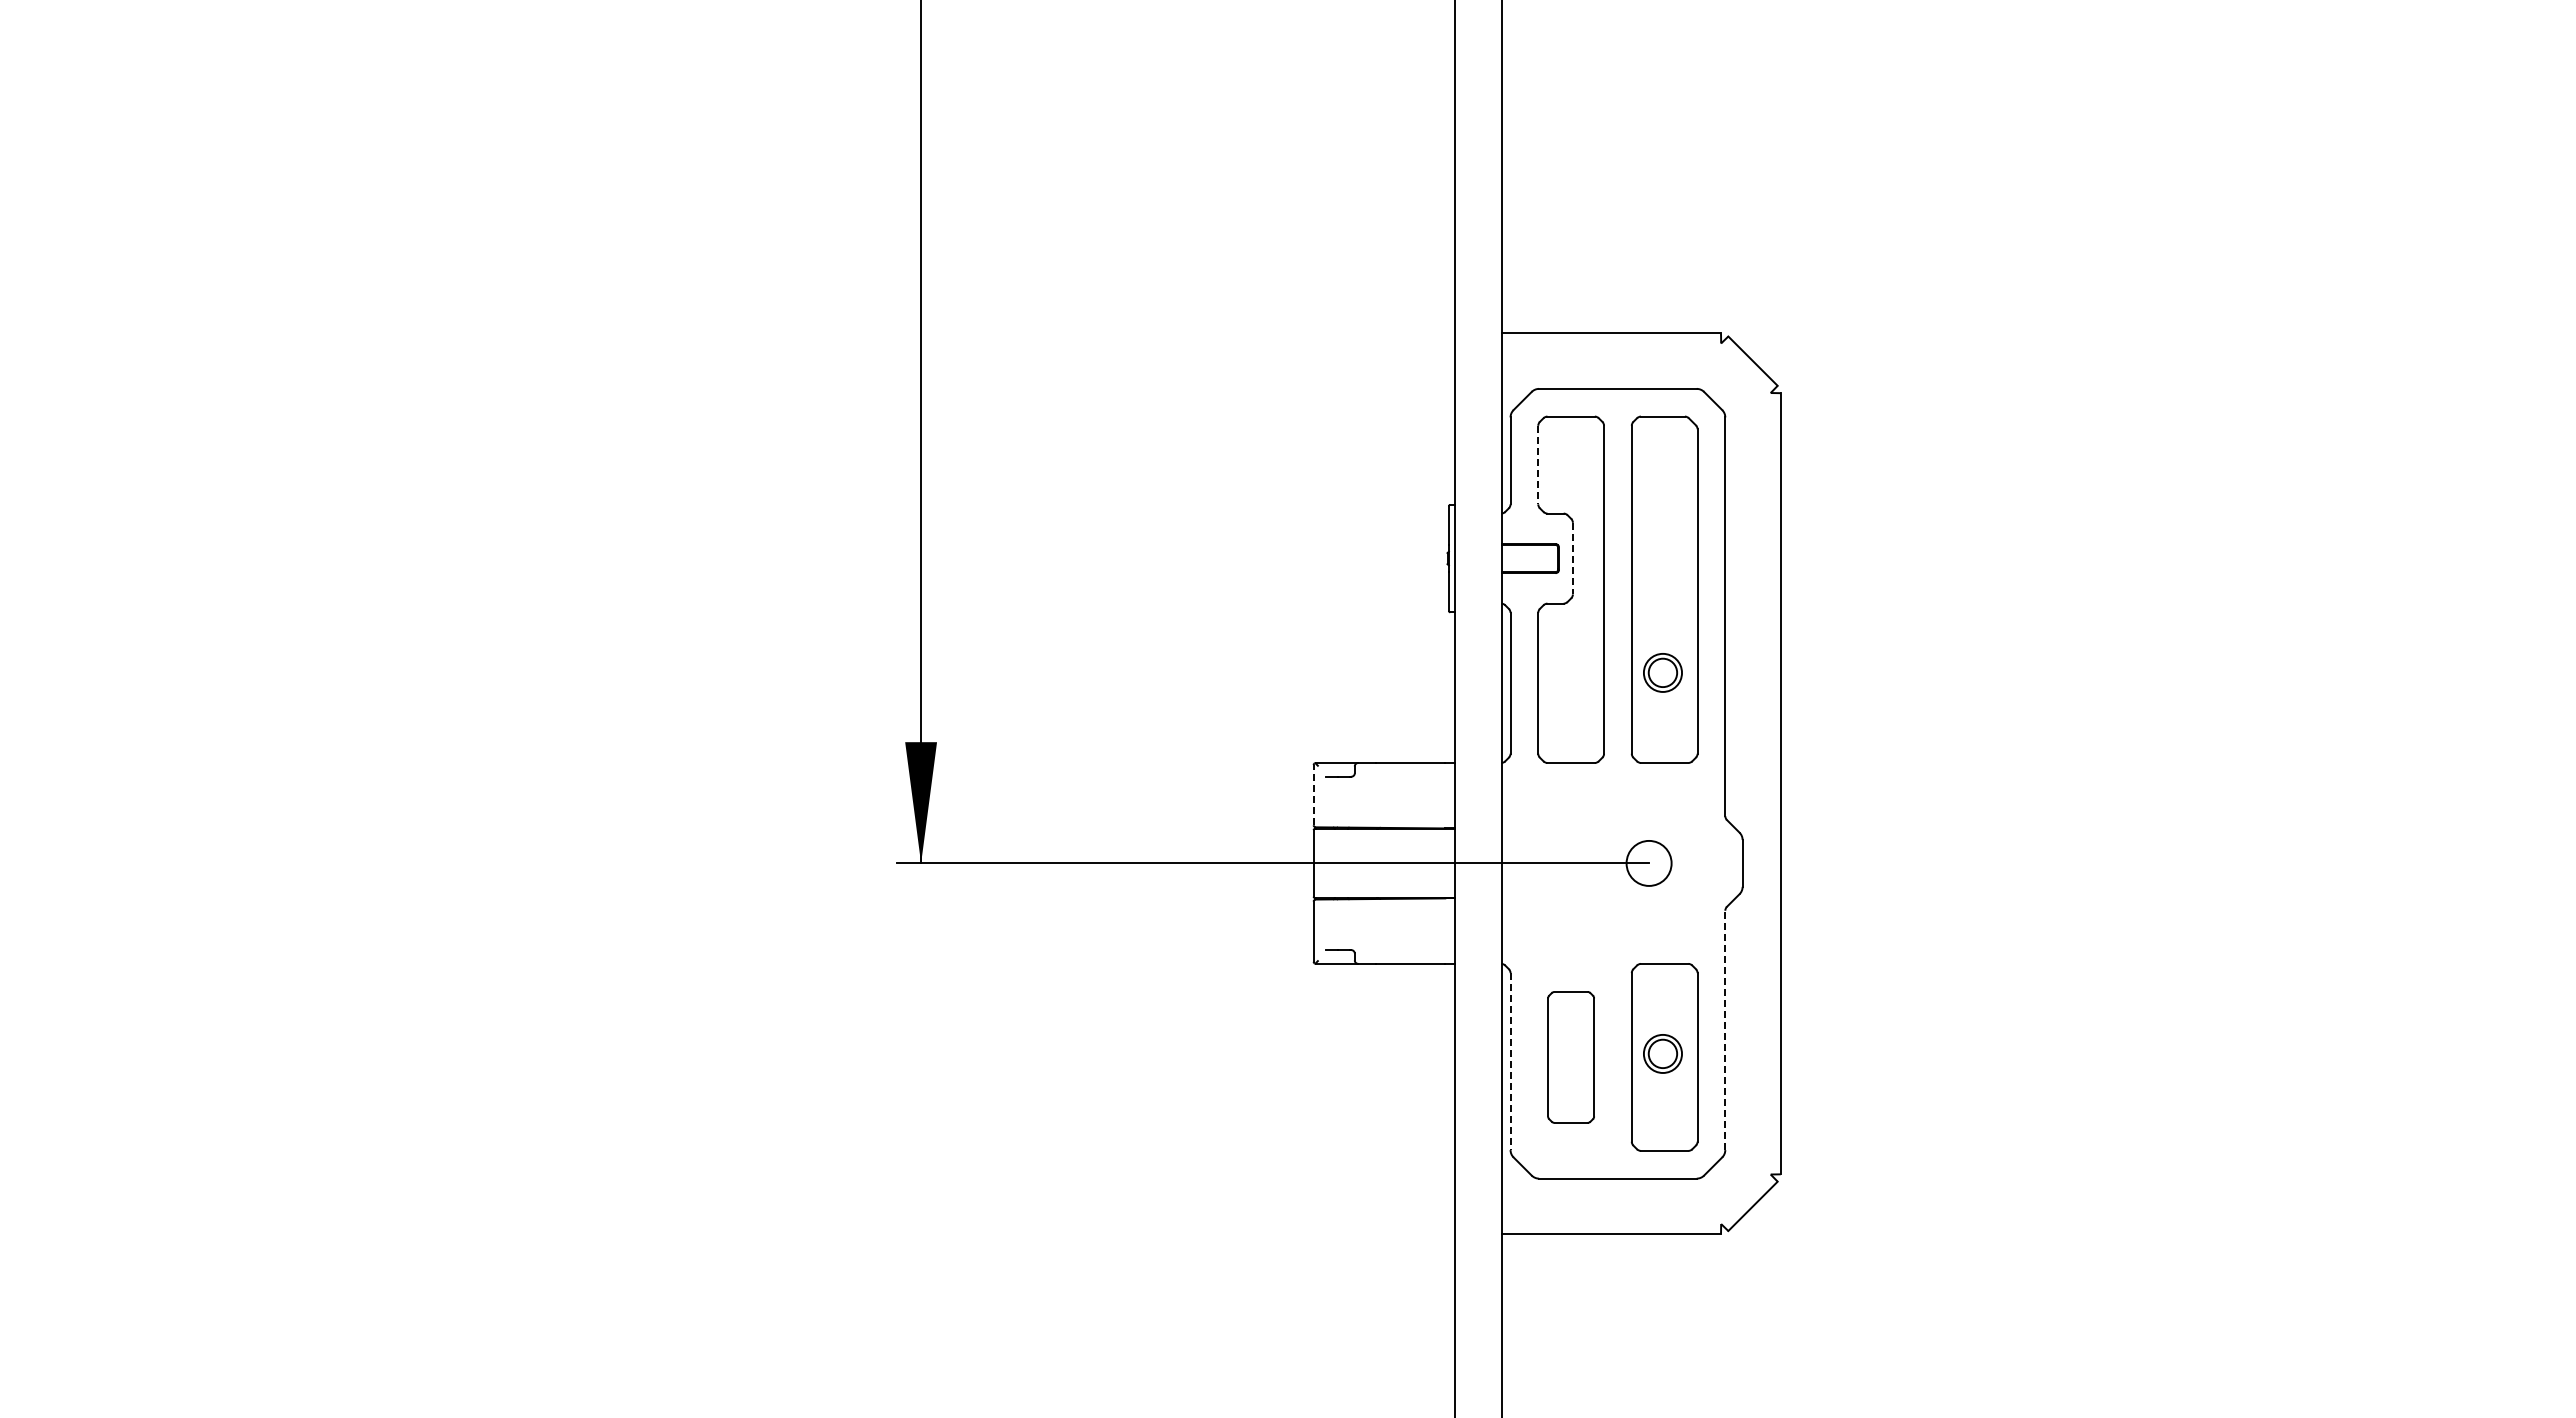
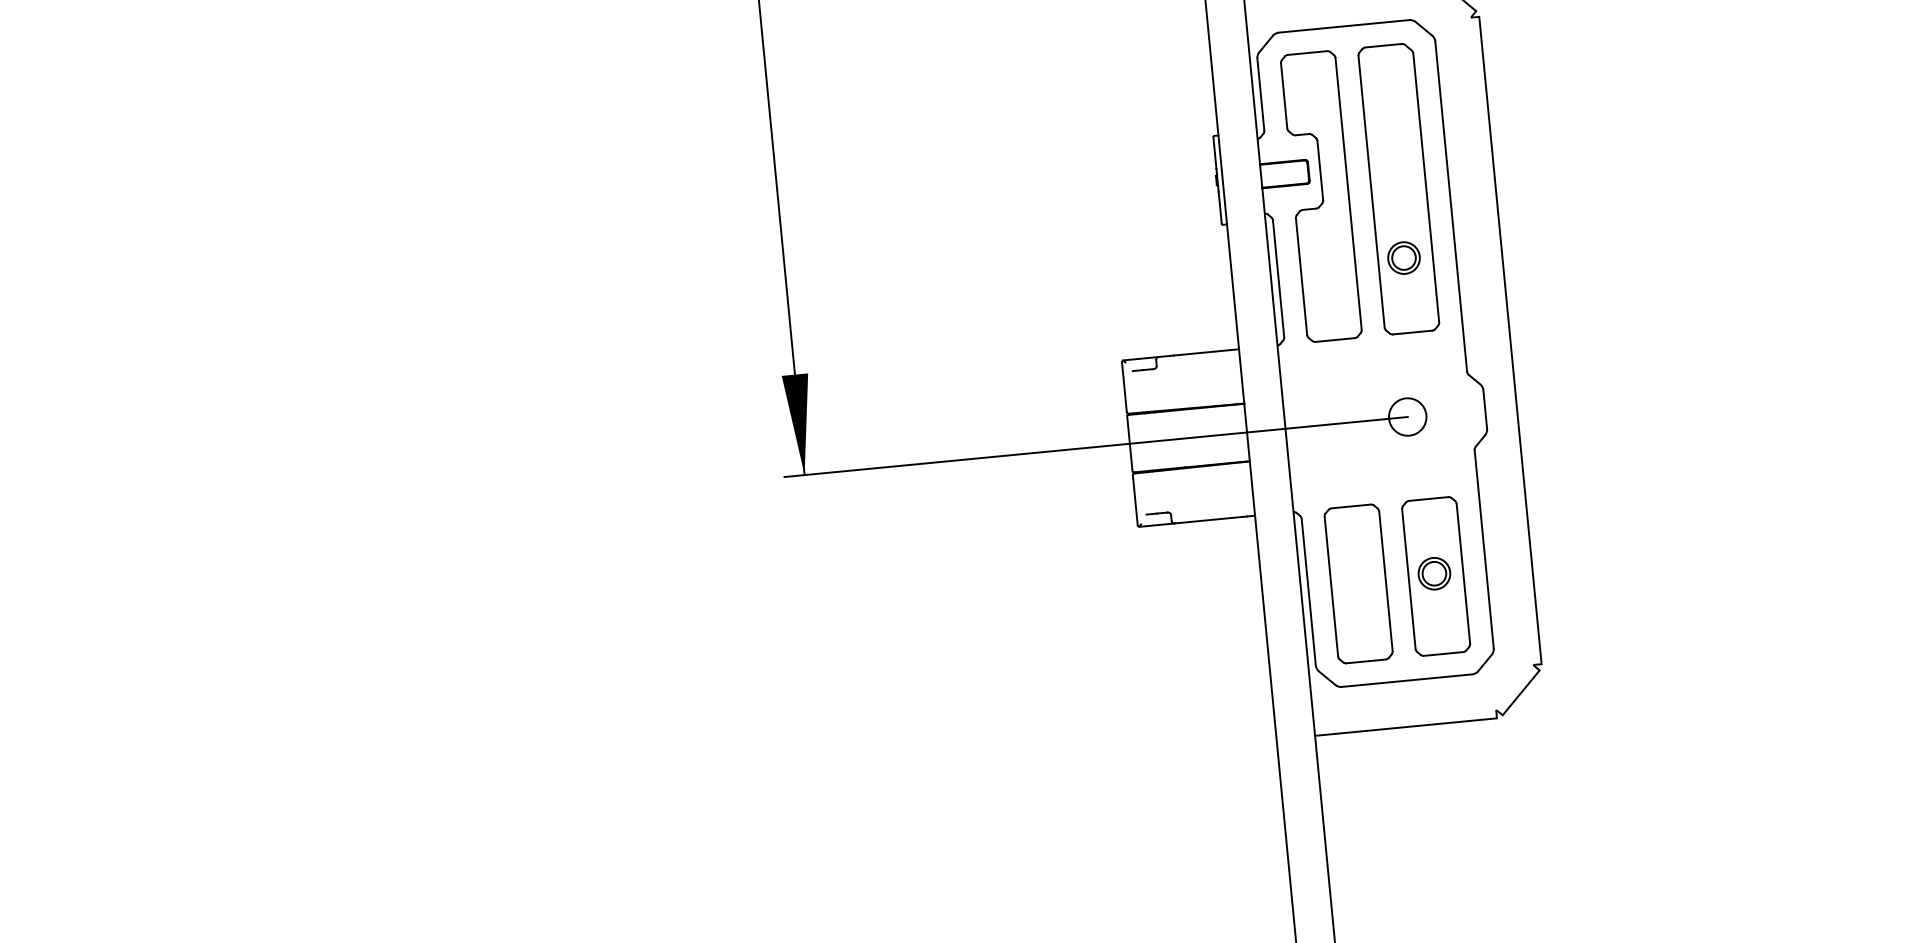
line: (1538, 465) -> (1284, 96), dashed -> solid
line: (1572, 558) -> (1319, 170), dashed -> solid
line: (1313, 794) -> (1124, 386), dashed -> solid
line: (1725, 1030) -> (1484, 549), dashed -> solid
part: (1570, 1057) -> (1358, 584), size x1.43
line: (1510, 1062) -> (1308, 593), dashed -> solid

